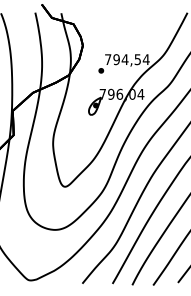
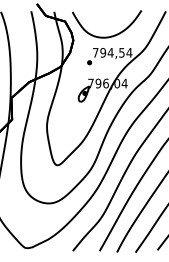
part: (126, 40) -> (111, 35), added

